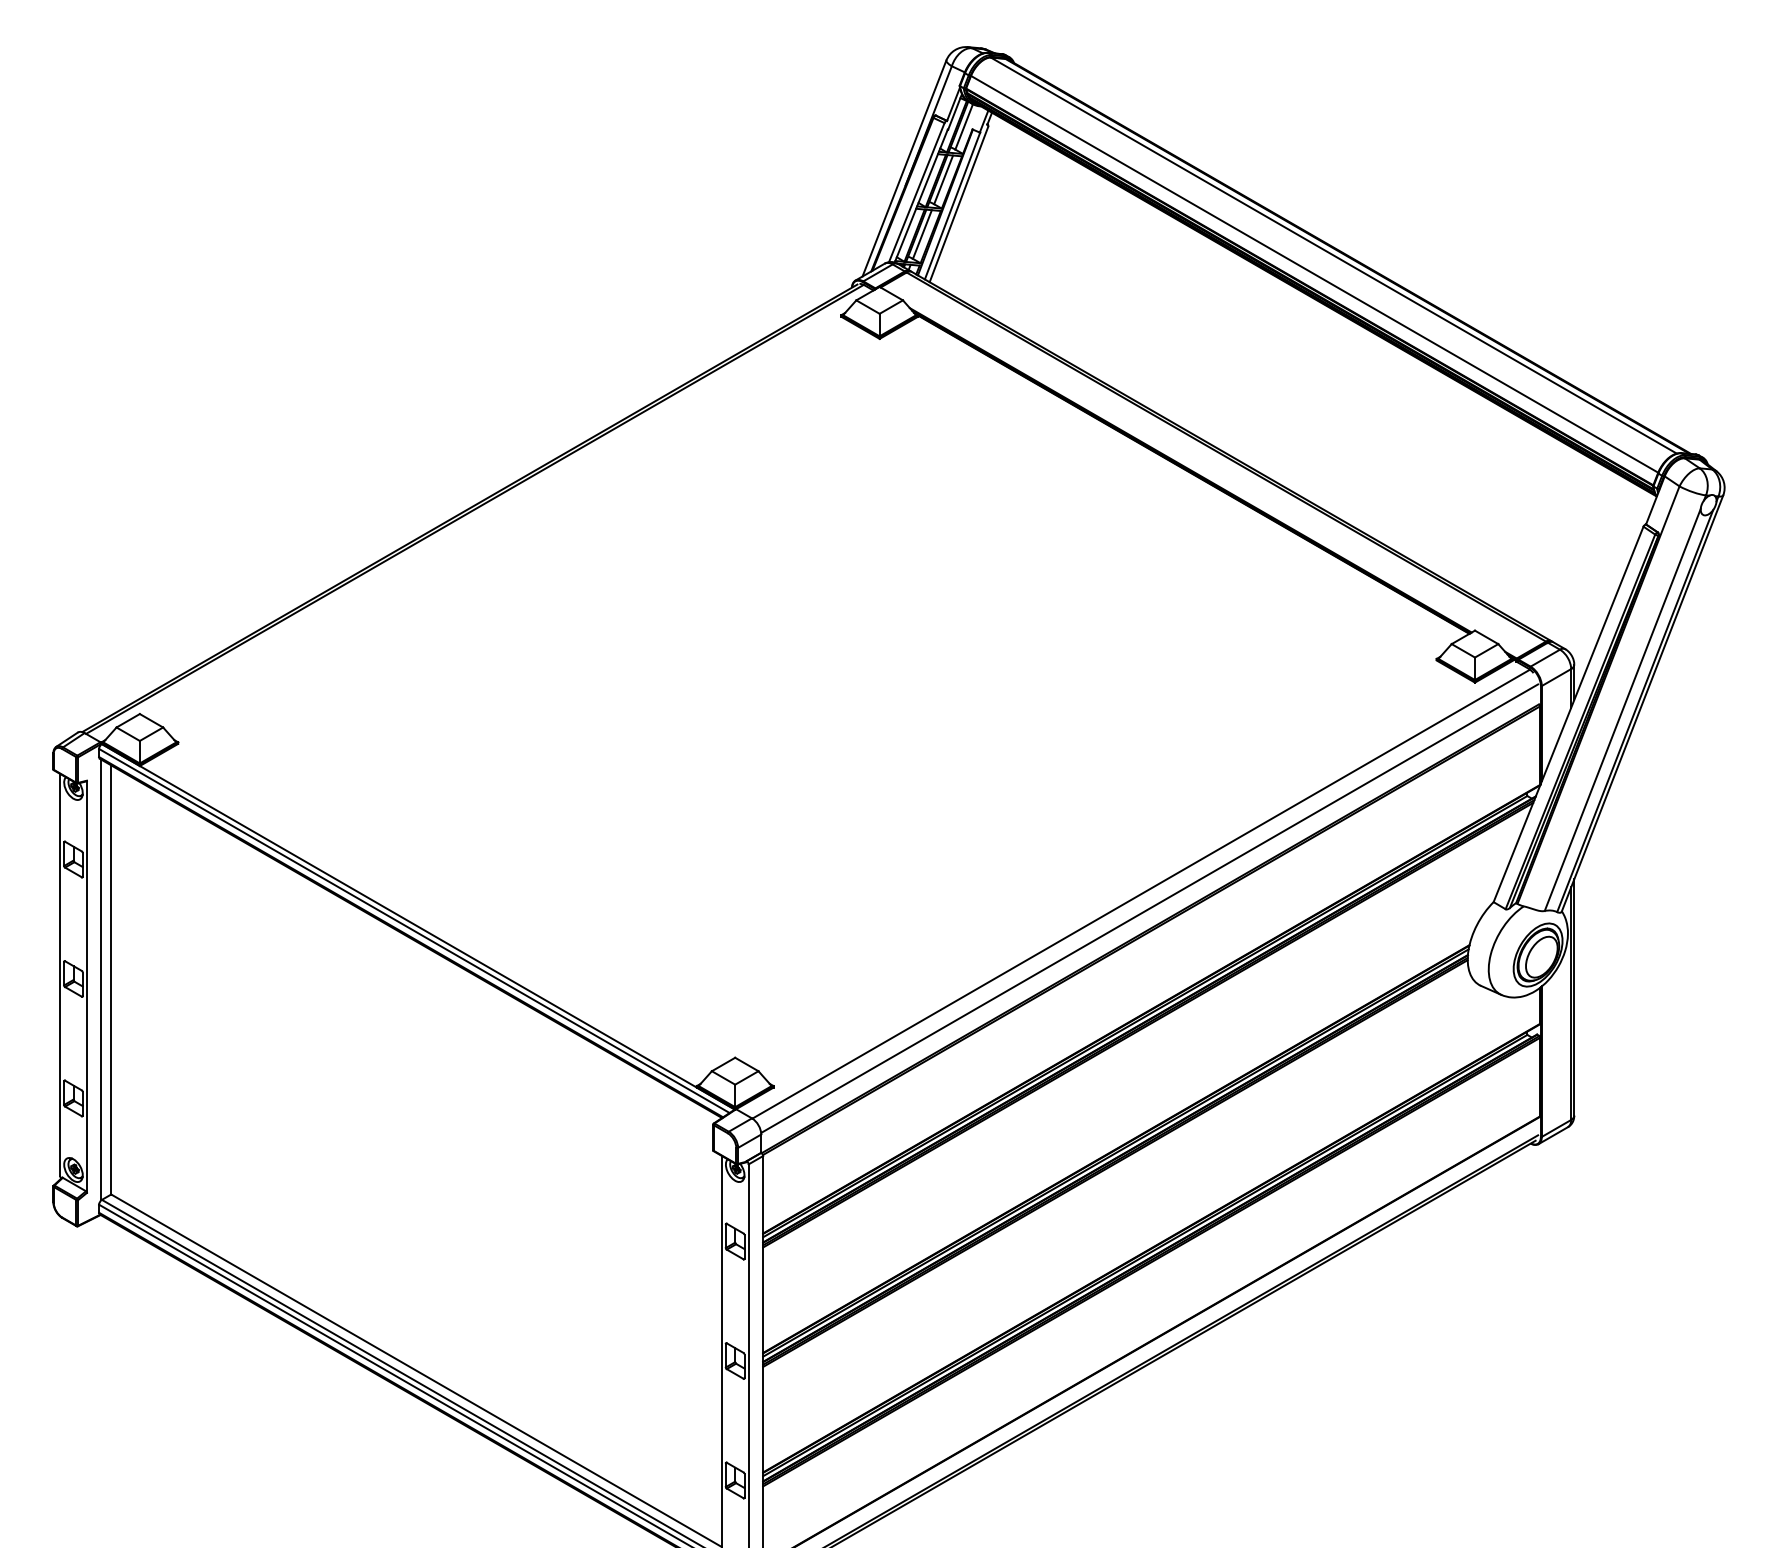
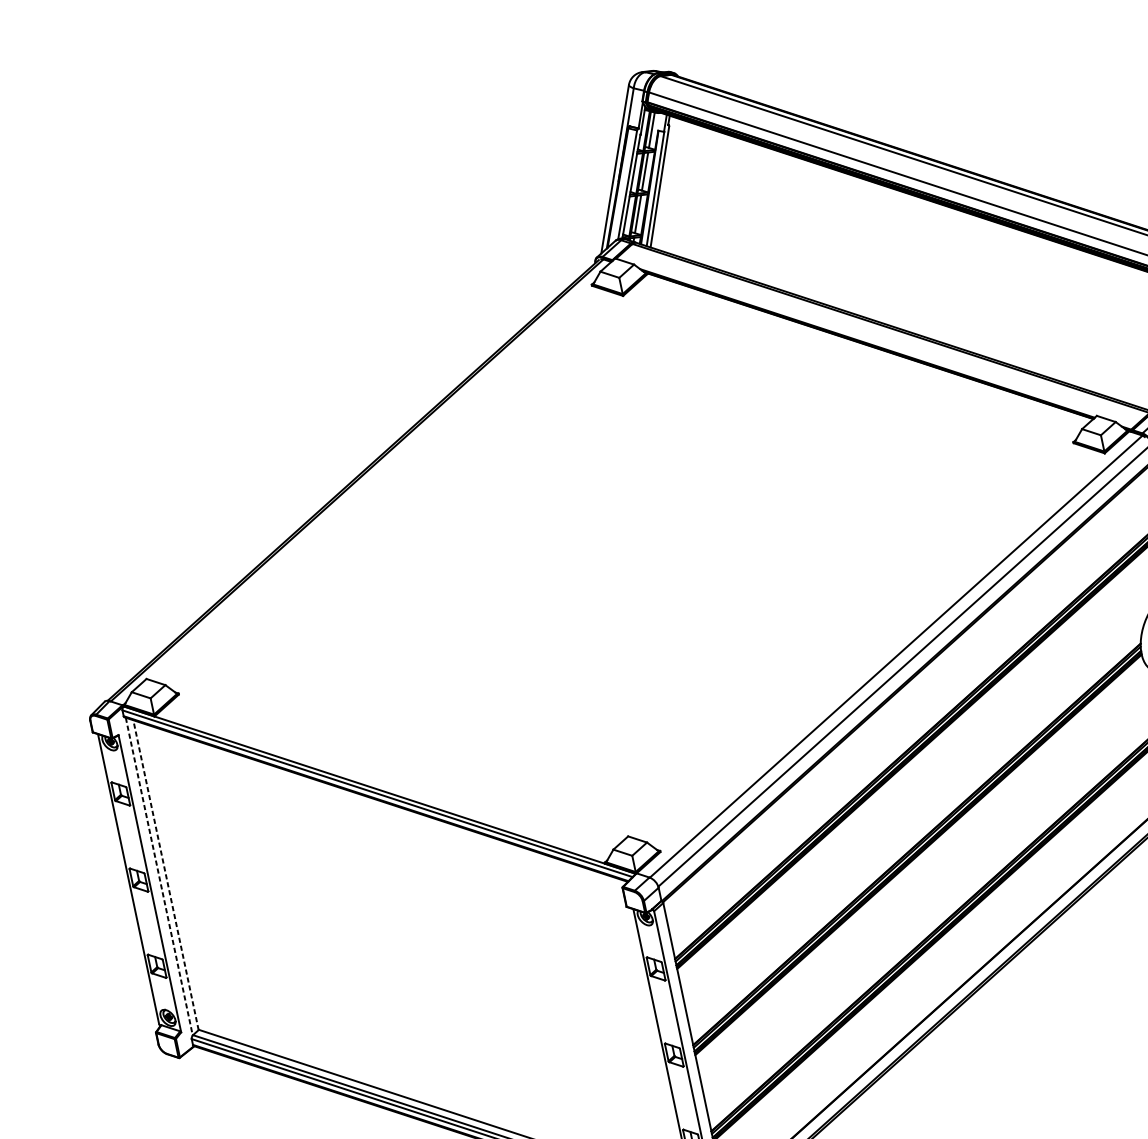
line: (110, 979) -> (165, 874), solid -> dashed
line: (101, 980) -> (159, 876), solid -> dashed

